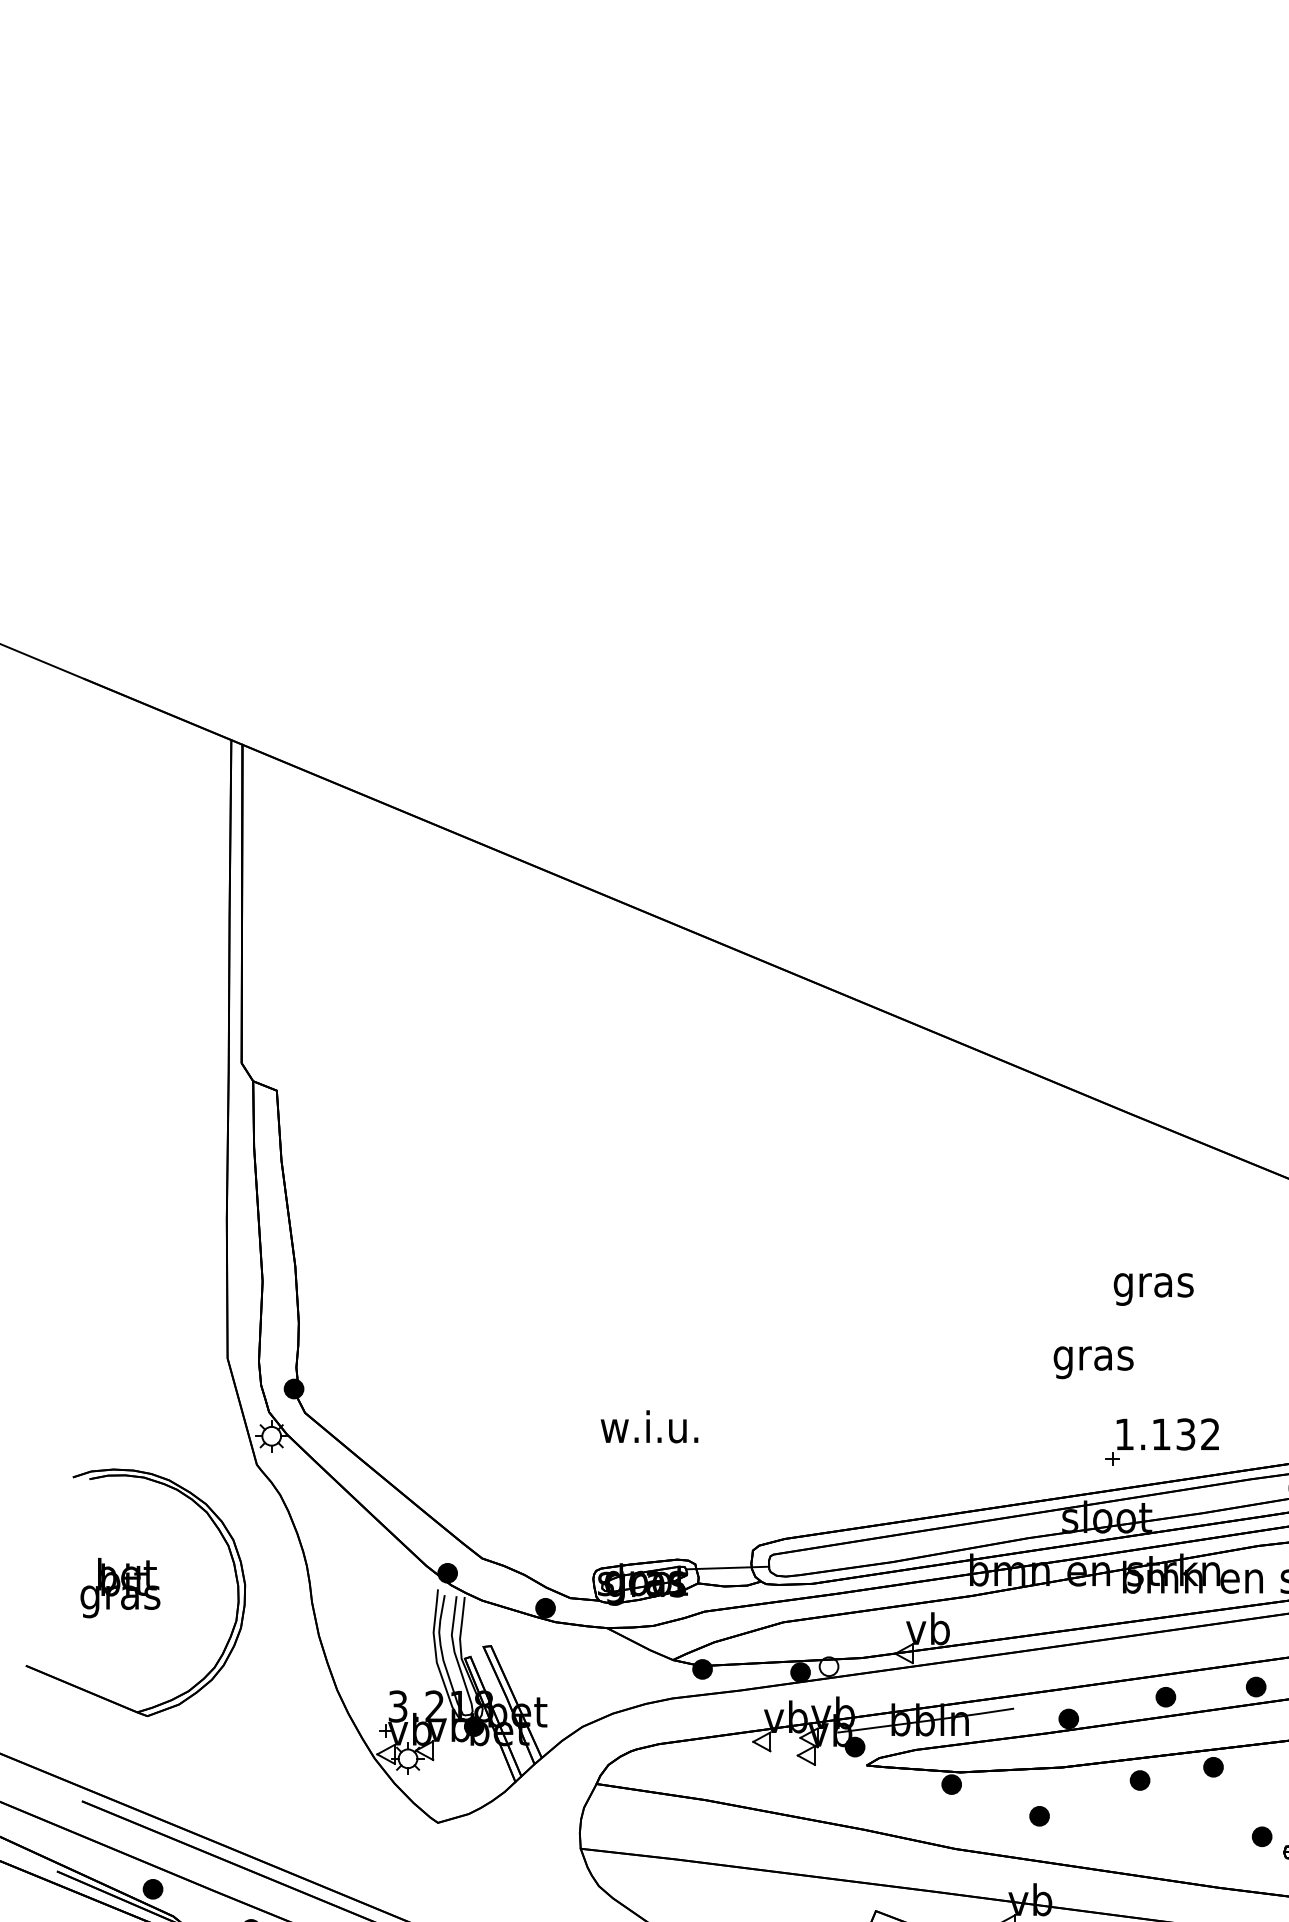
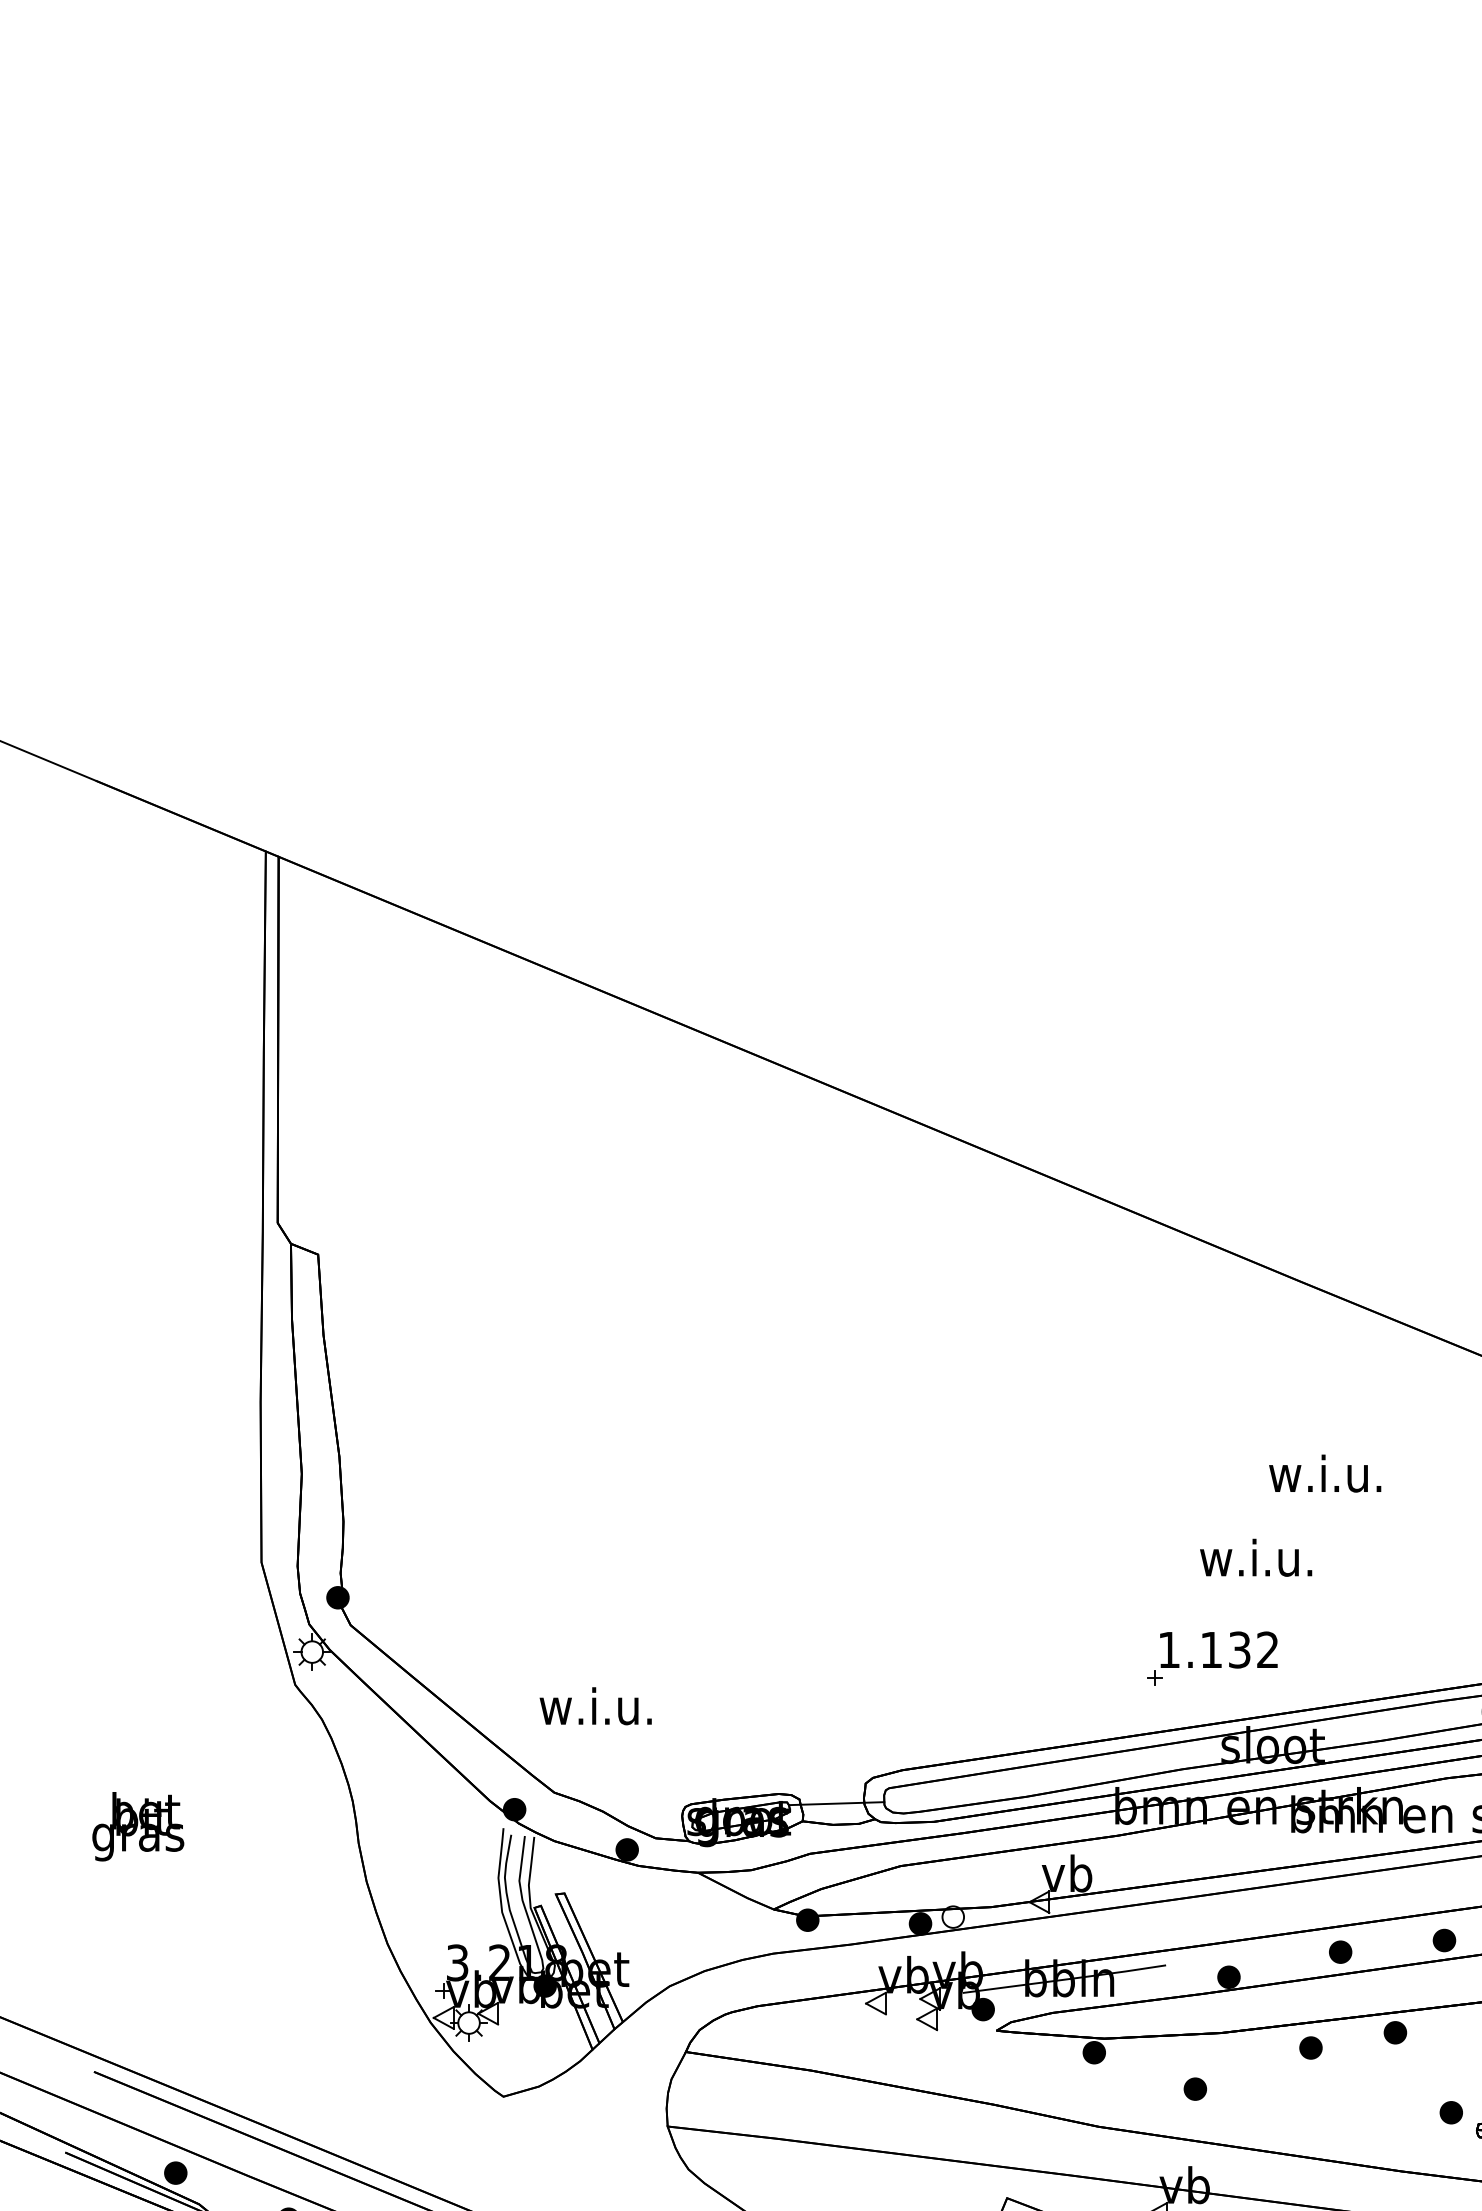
text: (1152, 1285) -> (1325, 1478), gras -> w.i.u.
text: (1092, 1358) -> (1256, 1562), gras -> w.i.u.
text: (649, 1427) -> (595, 1706), moved
part: (1162, 1441) -> (1212, 1658), moved
part: (234, 1572) -> (269, 1808), removed

